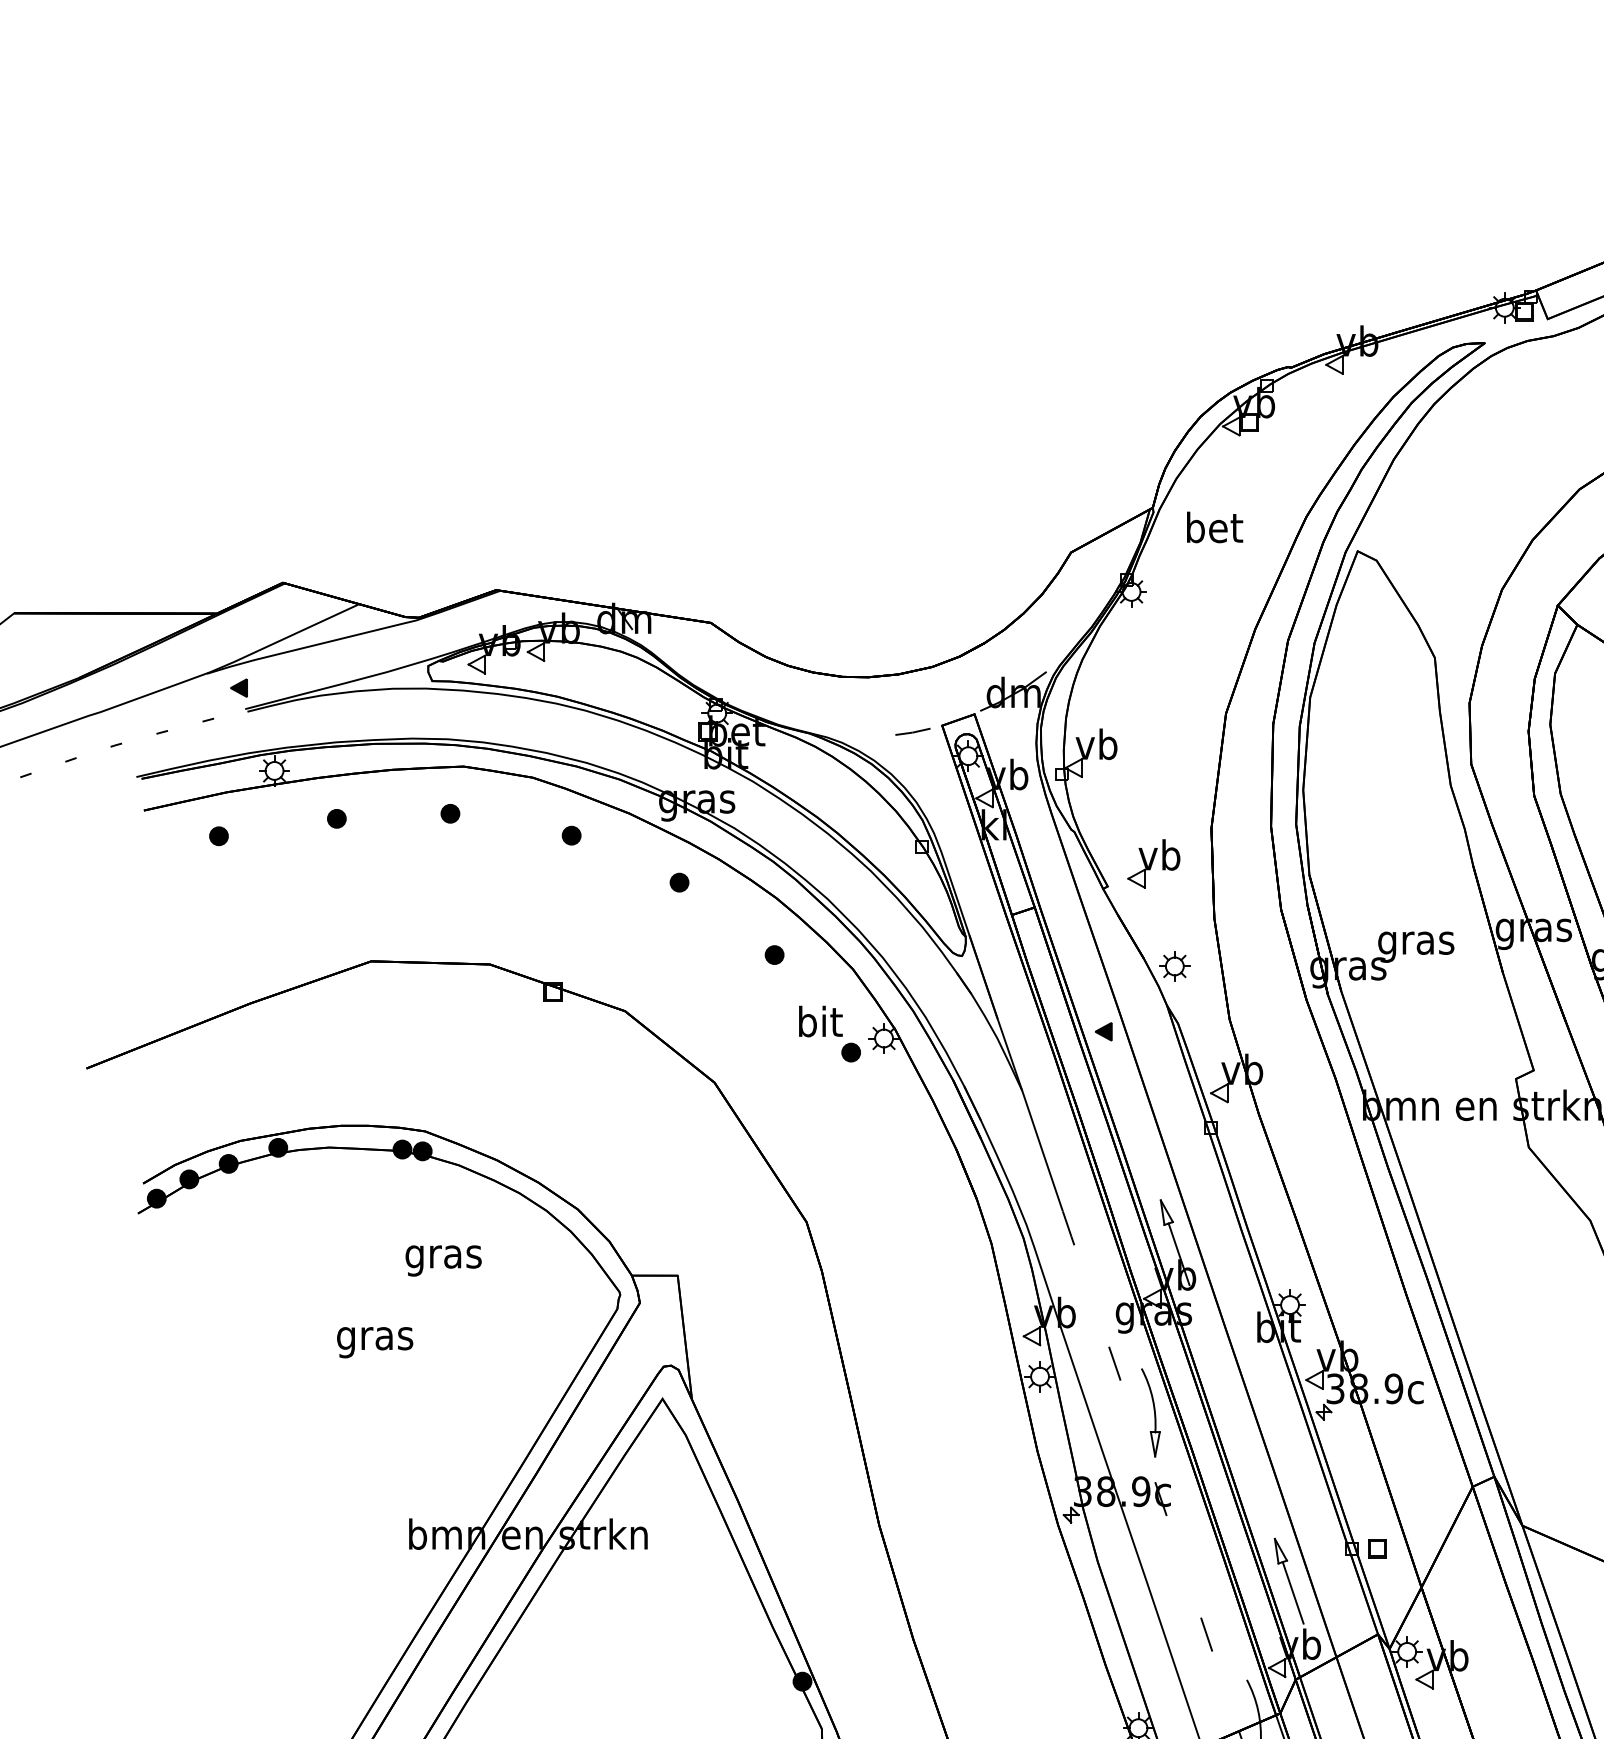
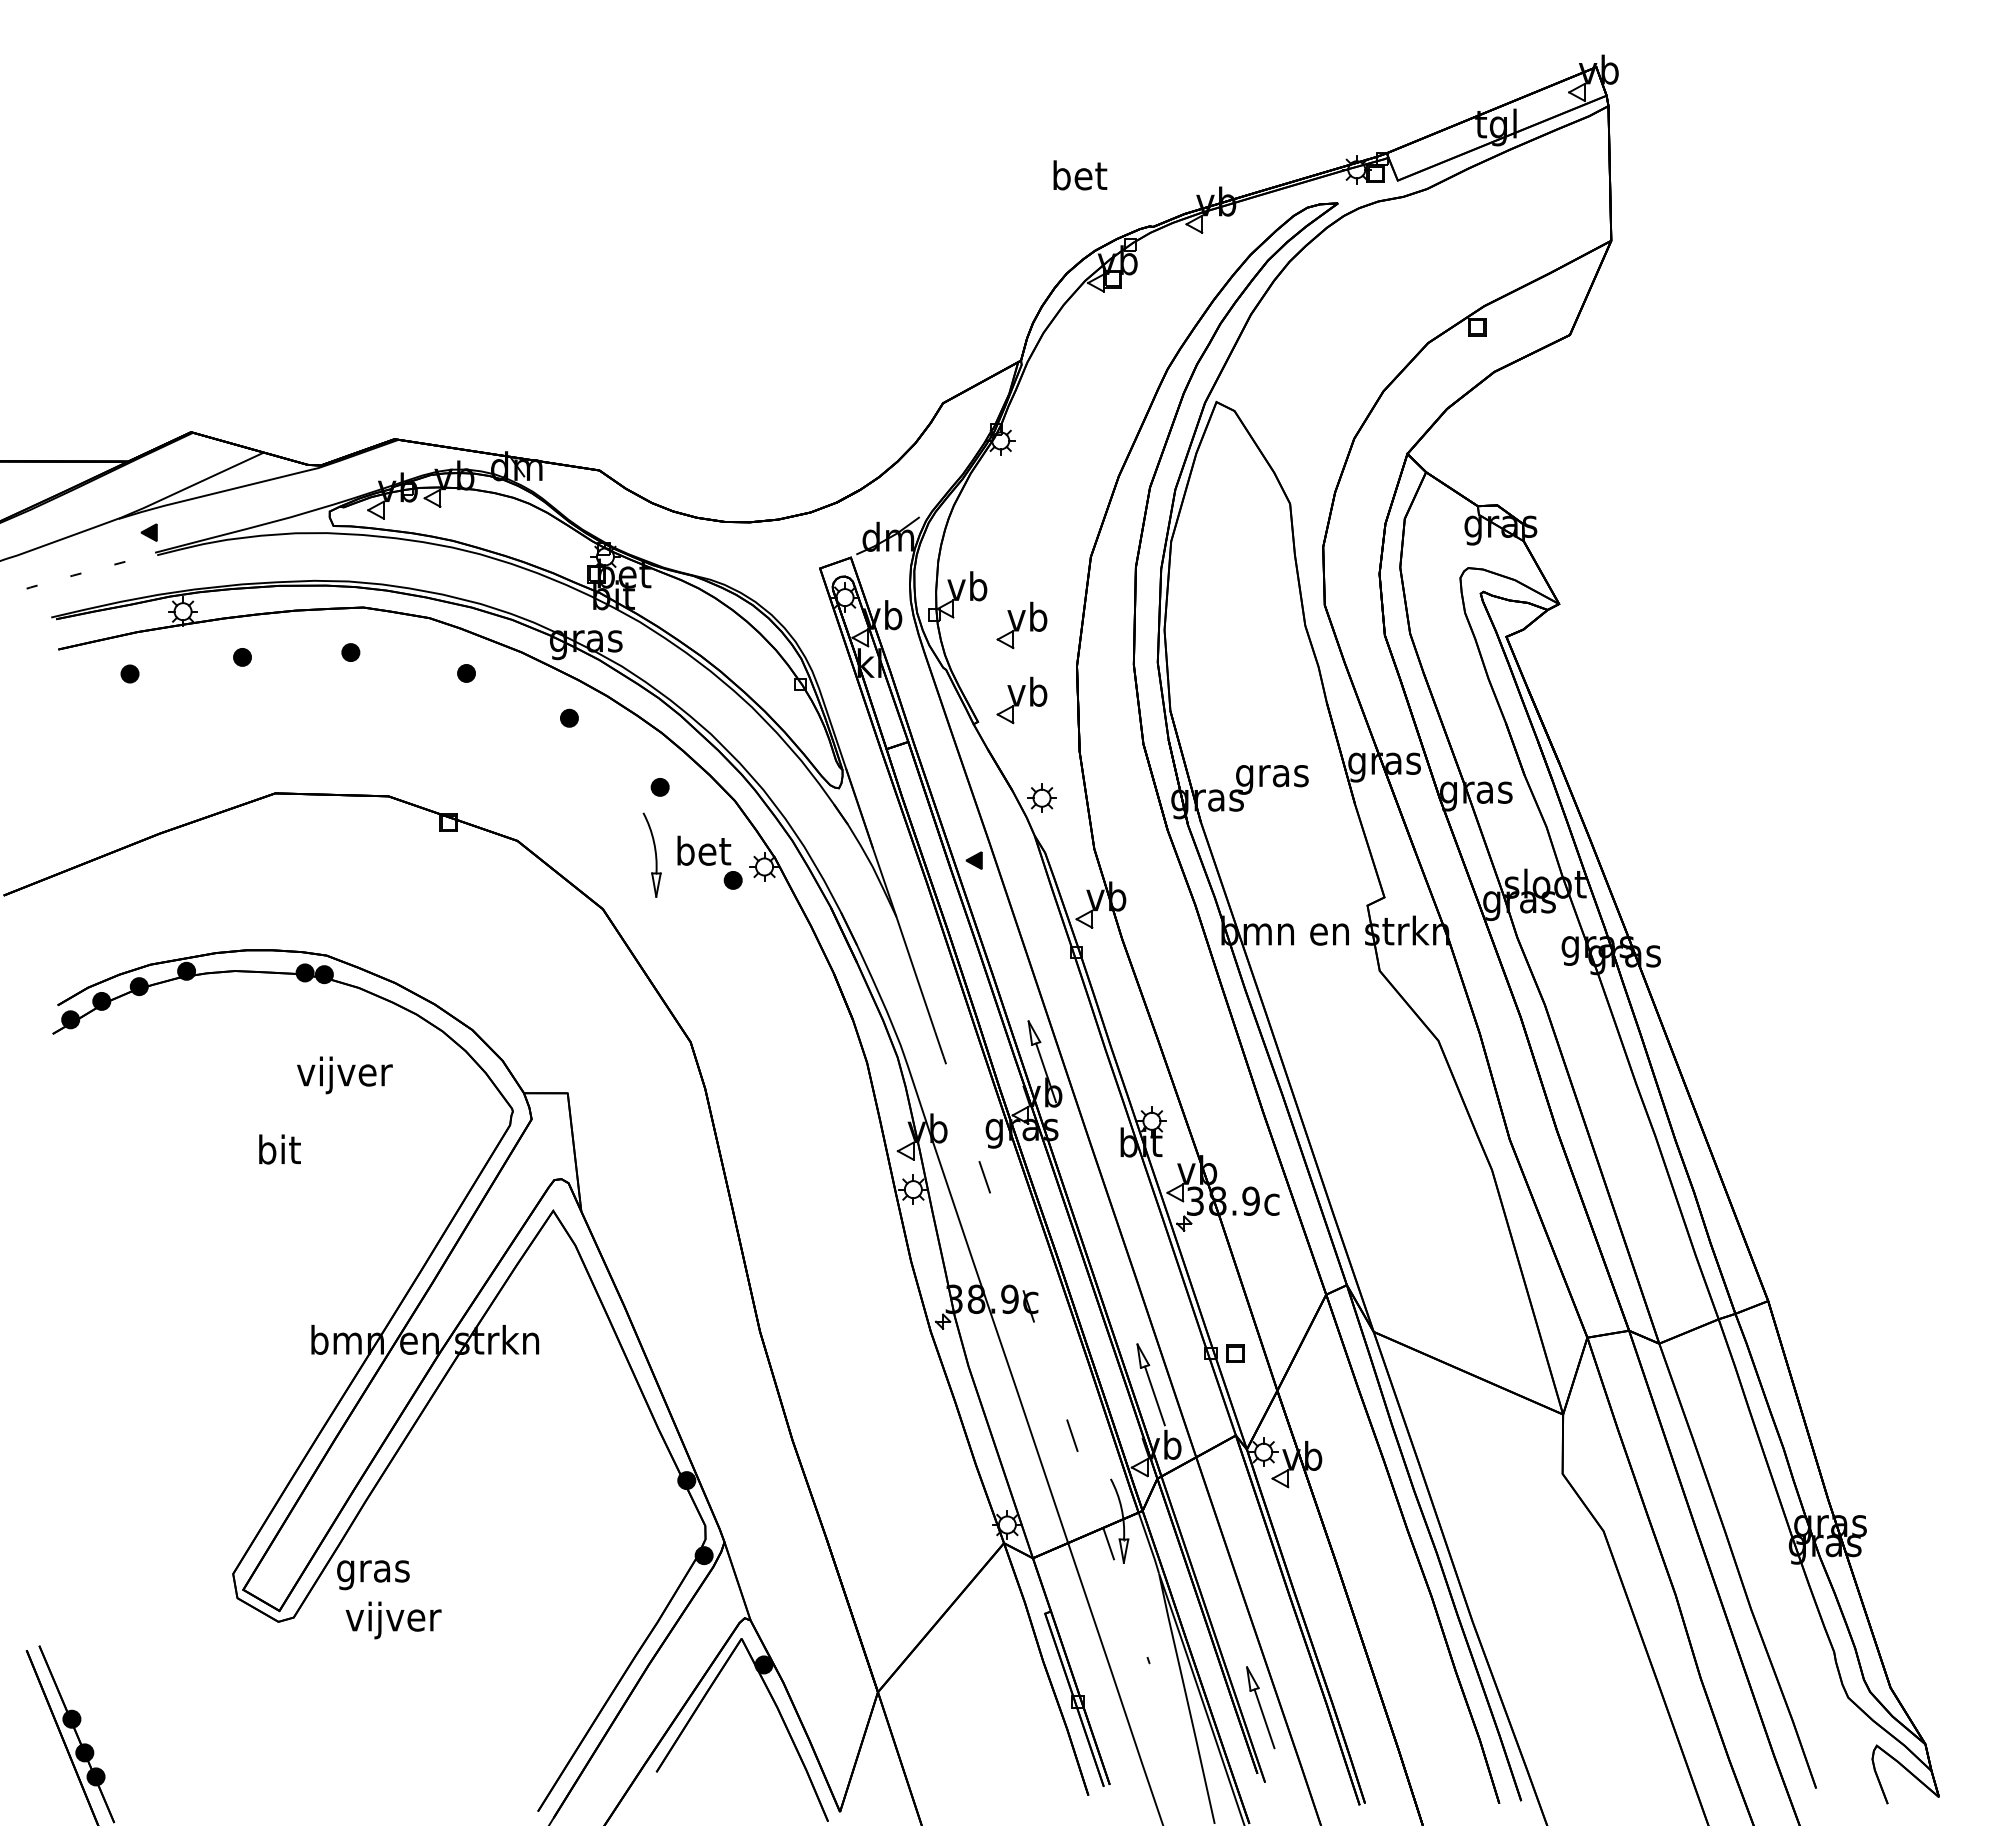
text: (1215, 527) -> (1080, 175), moved
line: (912, 731) -> (791, 574), removed
part: (1153, 785) -> (1021, 625), added
text: (821, 1021) -> (704, 850), bit -> bet
text: (443, 1257) -> (344, 1075), gras -> vijver
text: (374, 1338) -> (278, 1153), gras -> bit
part: (1150, 1412) -> (651, 854), moved

